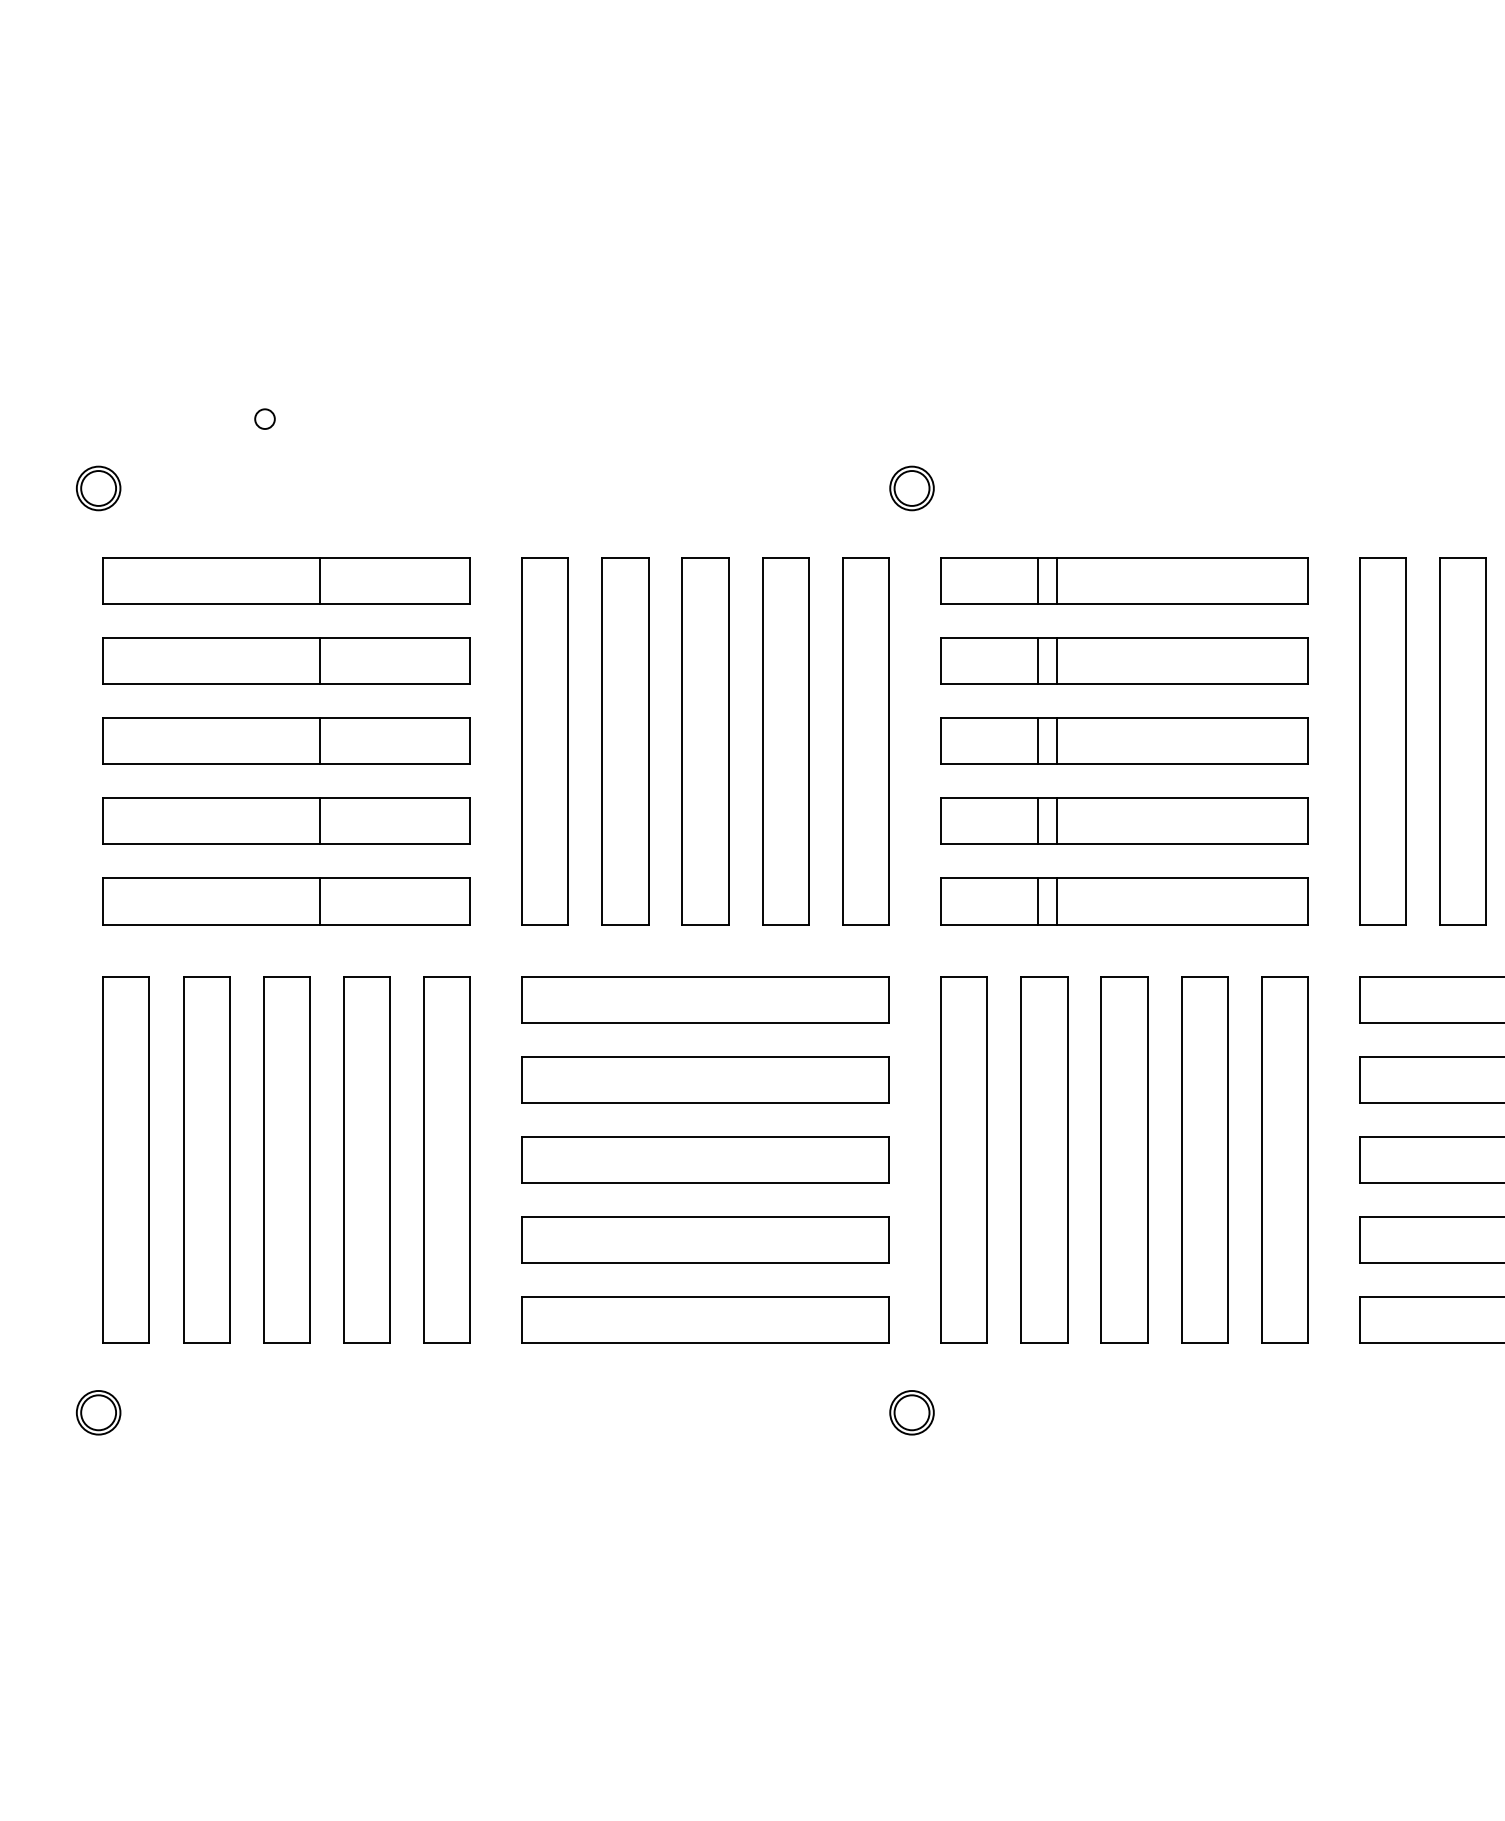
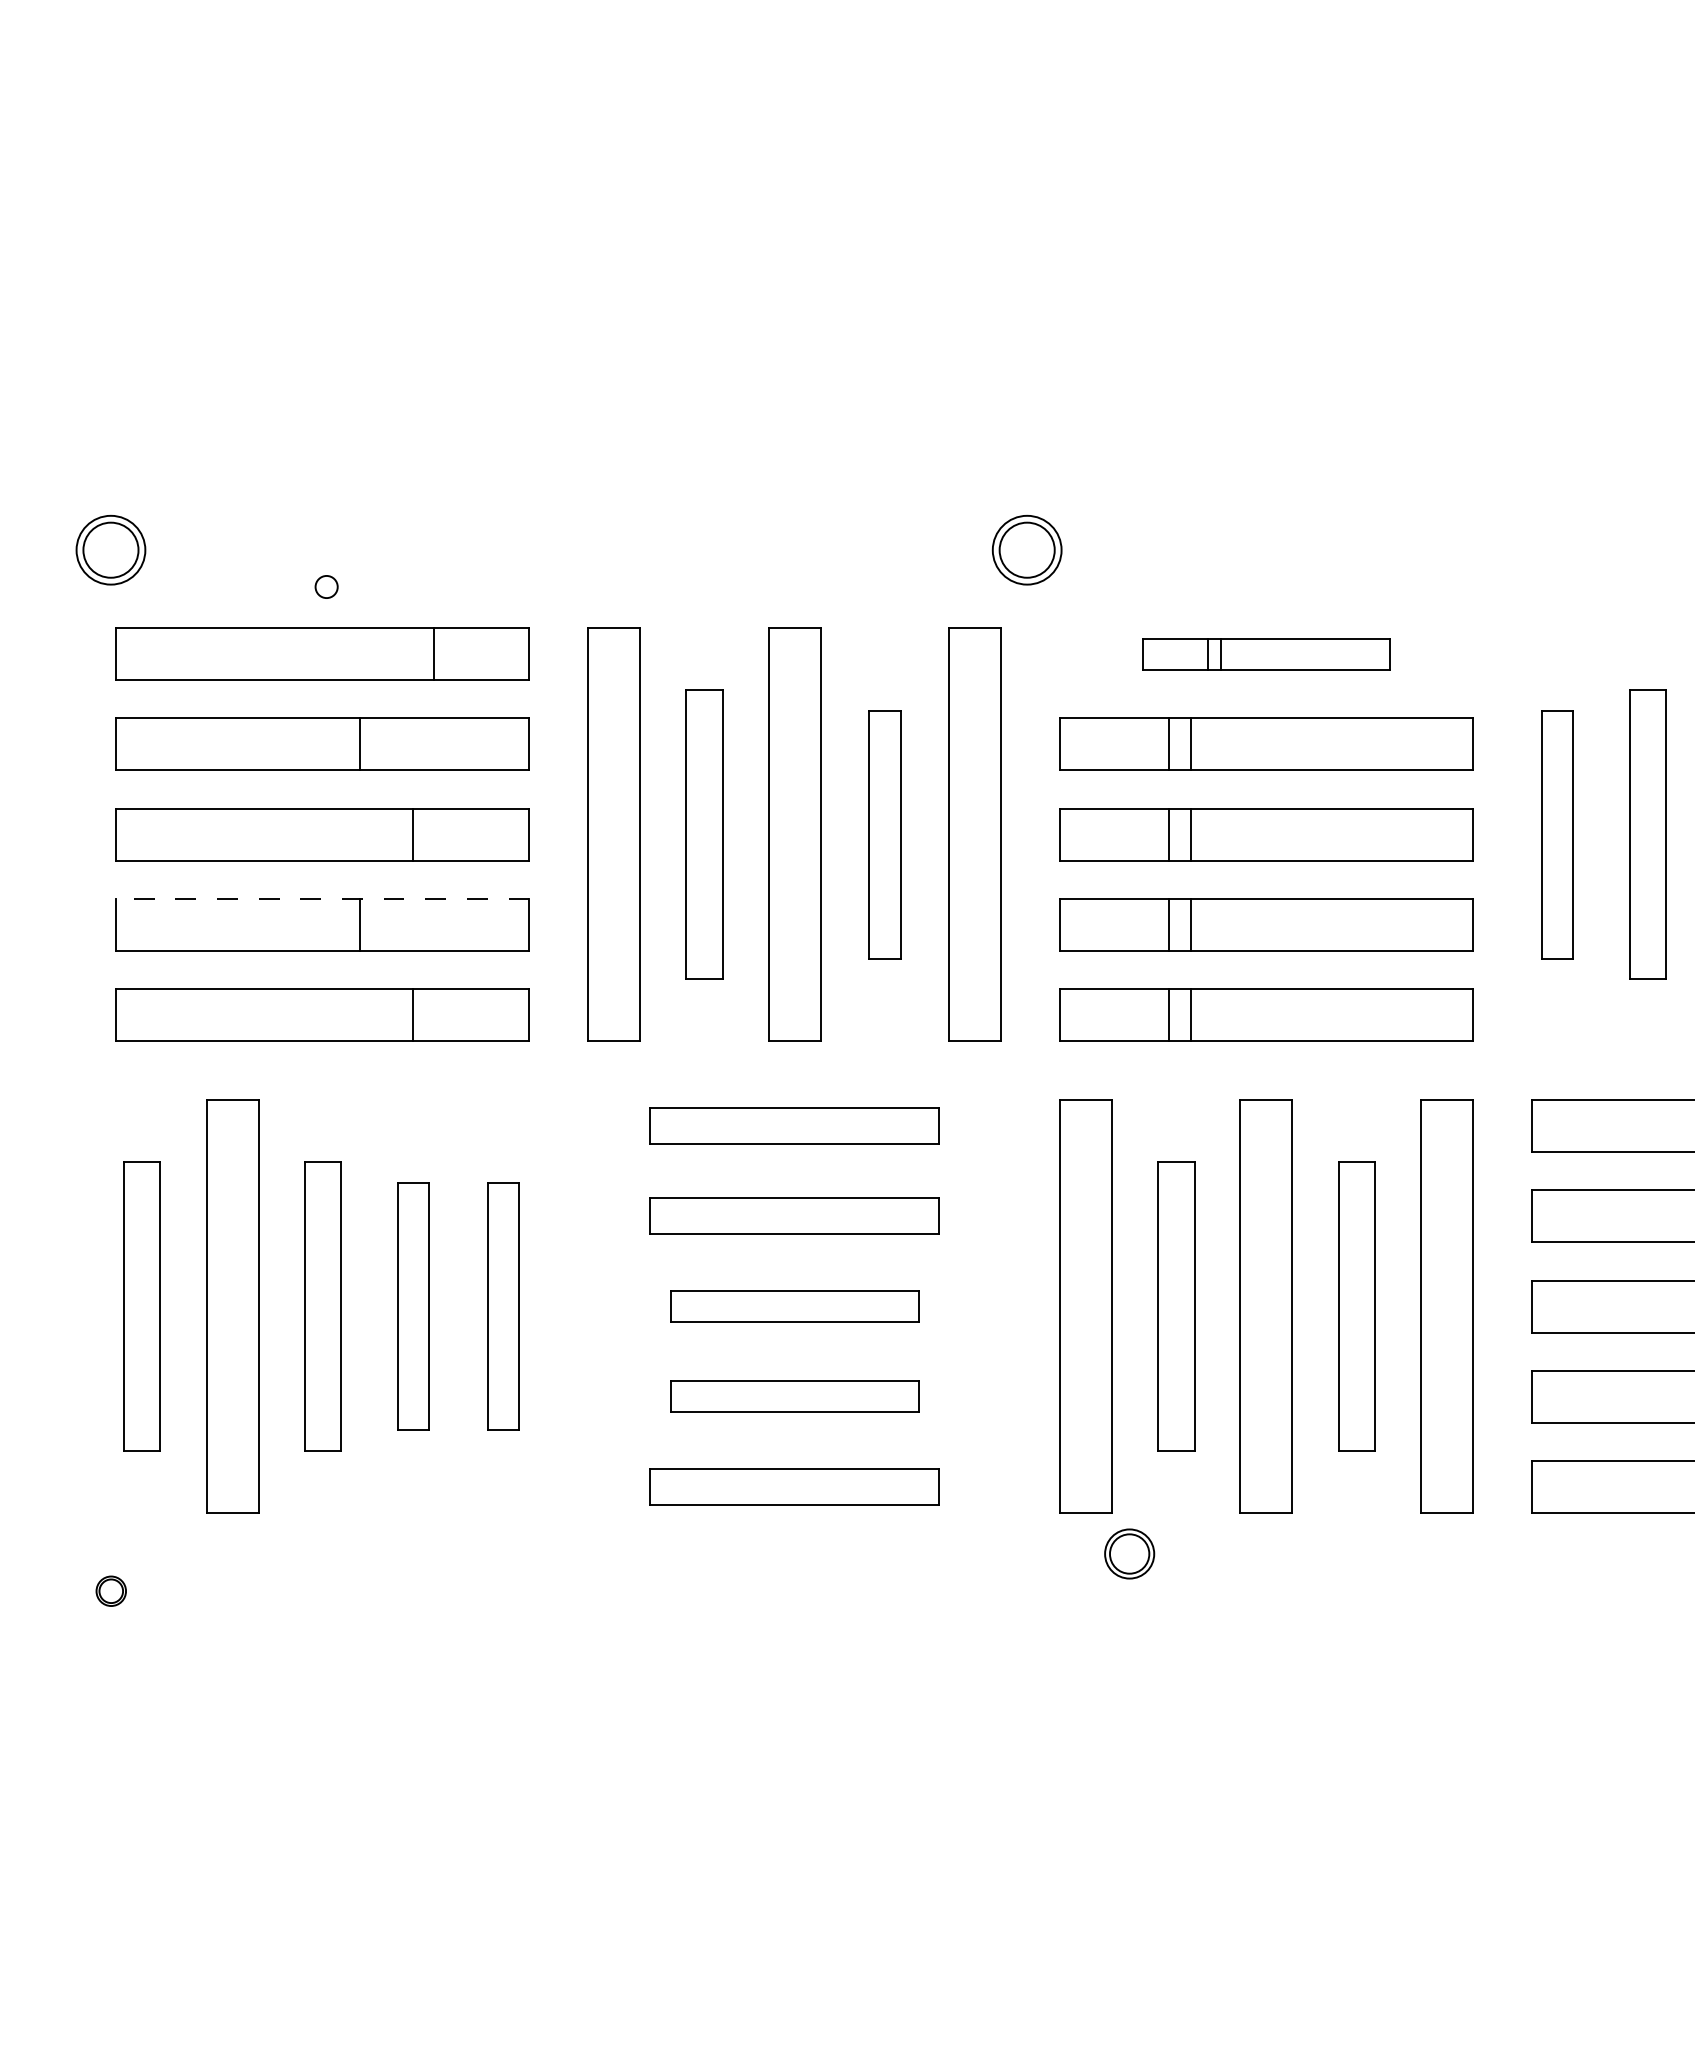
circle: (264, 418) -> (326, 586), moved
part: (98, 488) -> (110, 550), size x1.4
part: (911, 488) -> (1026, 550), size x1.4
line: (319, 580) -> (434, 653), moved
part: (1124, 580) -> (1266, 653), size x0.6
line: (319, 741) -> (412, 835), moved
part: (625, 741) -> (704, 835), size x0.7
part: (785, 741) -> (884, 835), size x0.6
part: (1382, 741) -> (1557, 835), size x0.6
part: (1462, 741) -> (1647, 835), size x0.7
line: (286, 798) -> (322, 899), solid -> dashed
line: (319, 901) -> (412, 1015), moved
part: (705, 999) -> (794, 1125), size x0.7
part: (705, 1079) -> (794, 1215), size x0.7
part: (125, 1159) -> (141, 1305), size x0.7
part: (286, 1159) -> (322, 1305), size x0.7
part: (366, 1159) -> (412, 1305), size x0.6
part: (446, 1159) -> (502, 1305), size x0.6
part: (705, 1159) -> (794, 1305), size x0.6
part: (1044, 1159) -> (1176, 1305), size x0.7
part: (1204, 1159) -> (1356, 1305), size x0.7
part: (705, 1239) -> (794, 1396), size x0.6
part: (705, 1319) -> (794, 1486), size x0.7
part: (98, 1412) -> (110, 1590), size x0.6
part: (911, 1412) -> (1129, 1553), moved

